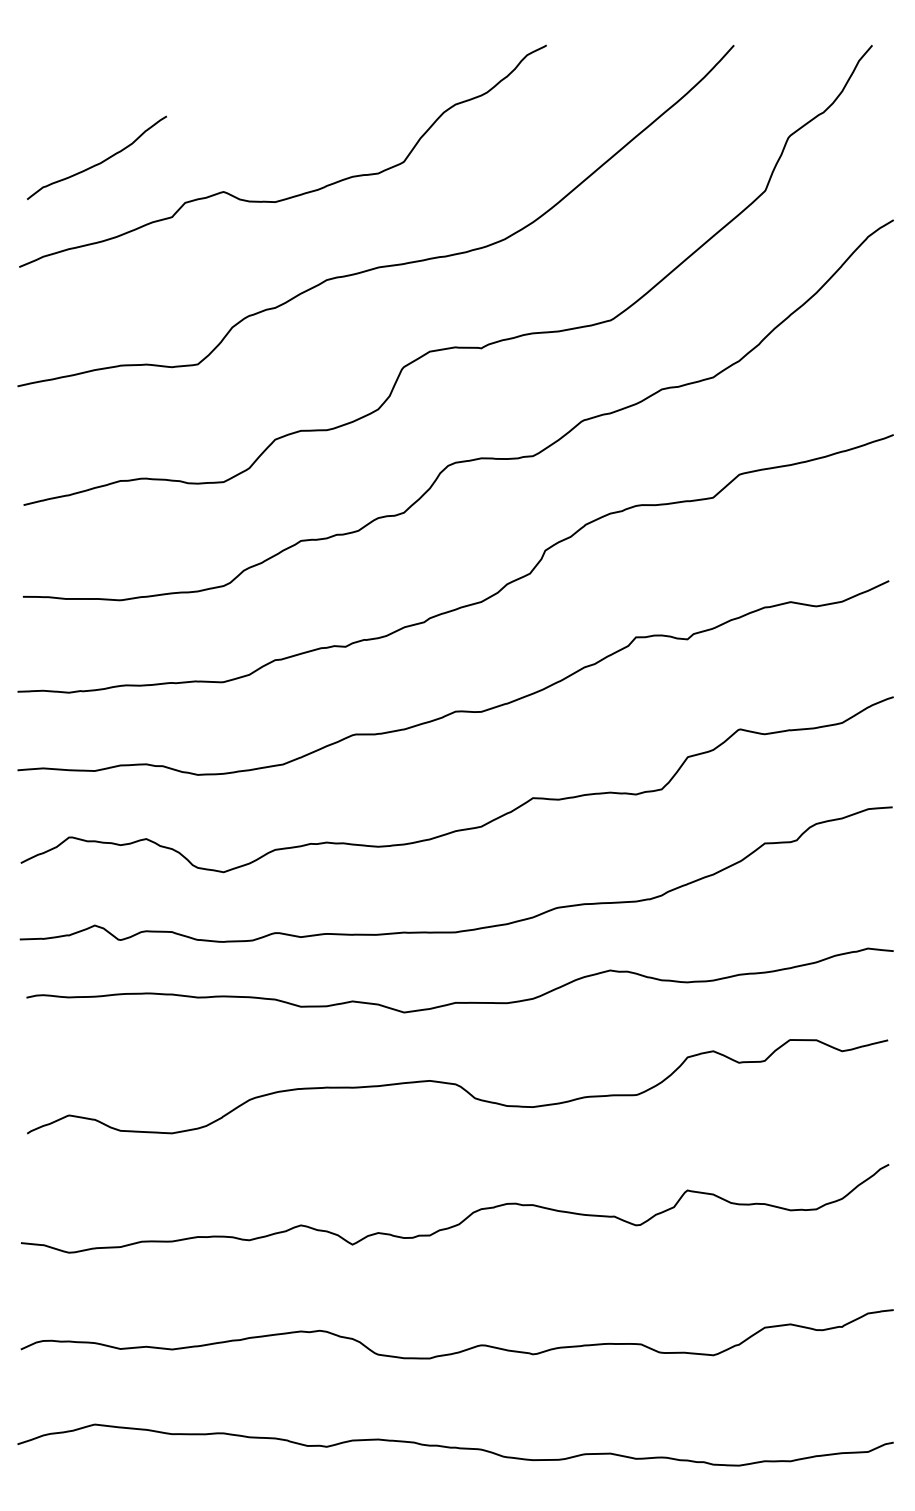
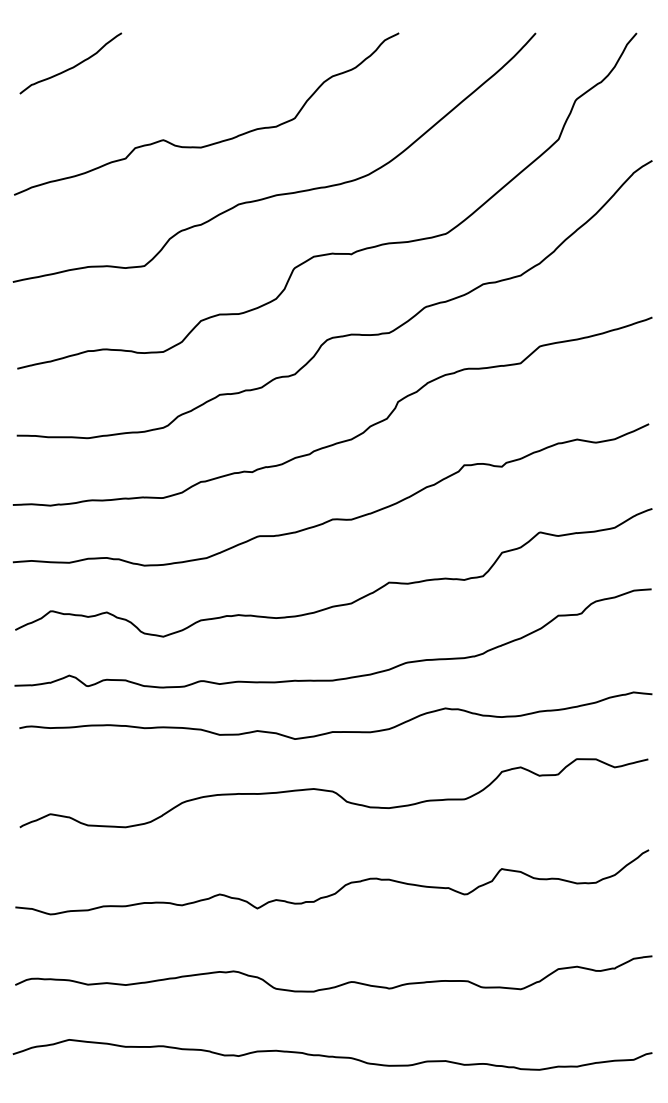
curve: (99, 162) -> (72, 66), moved

